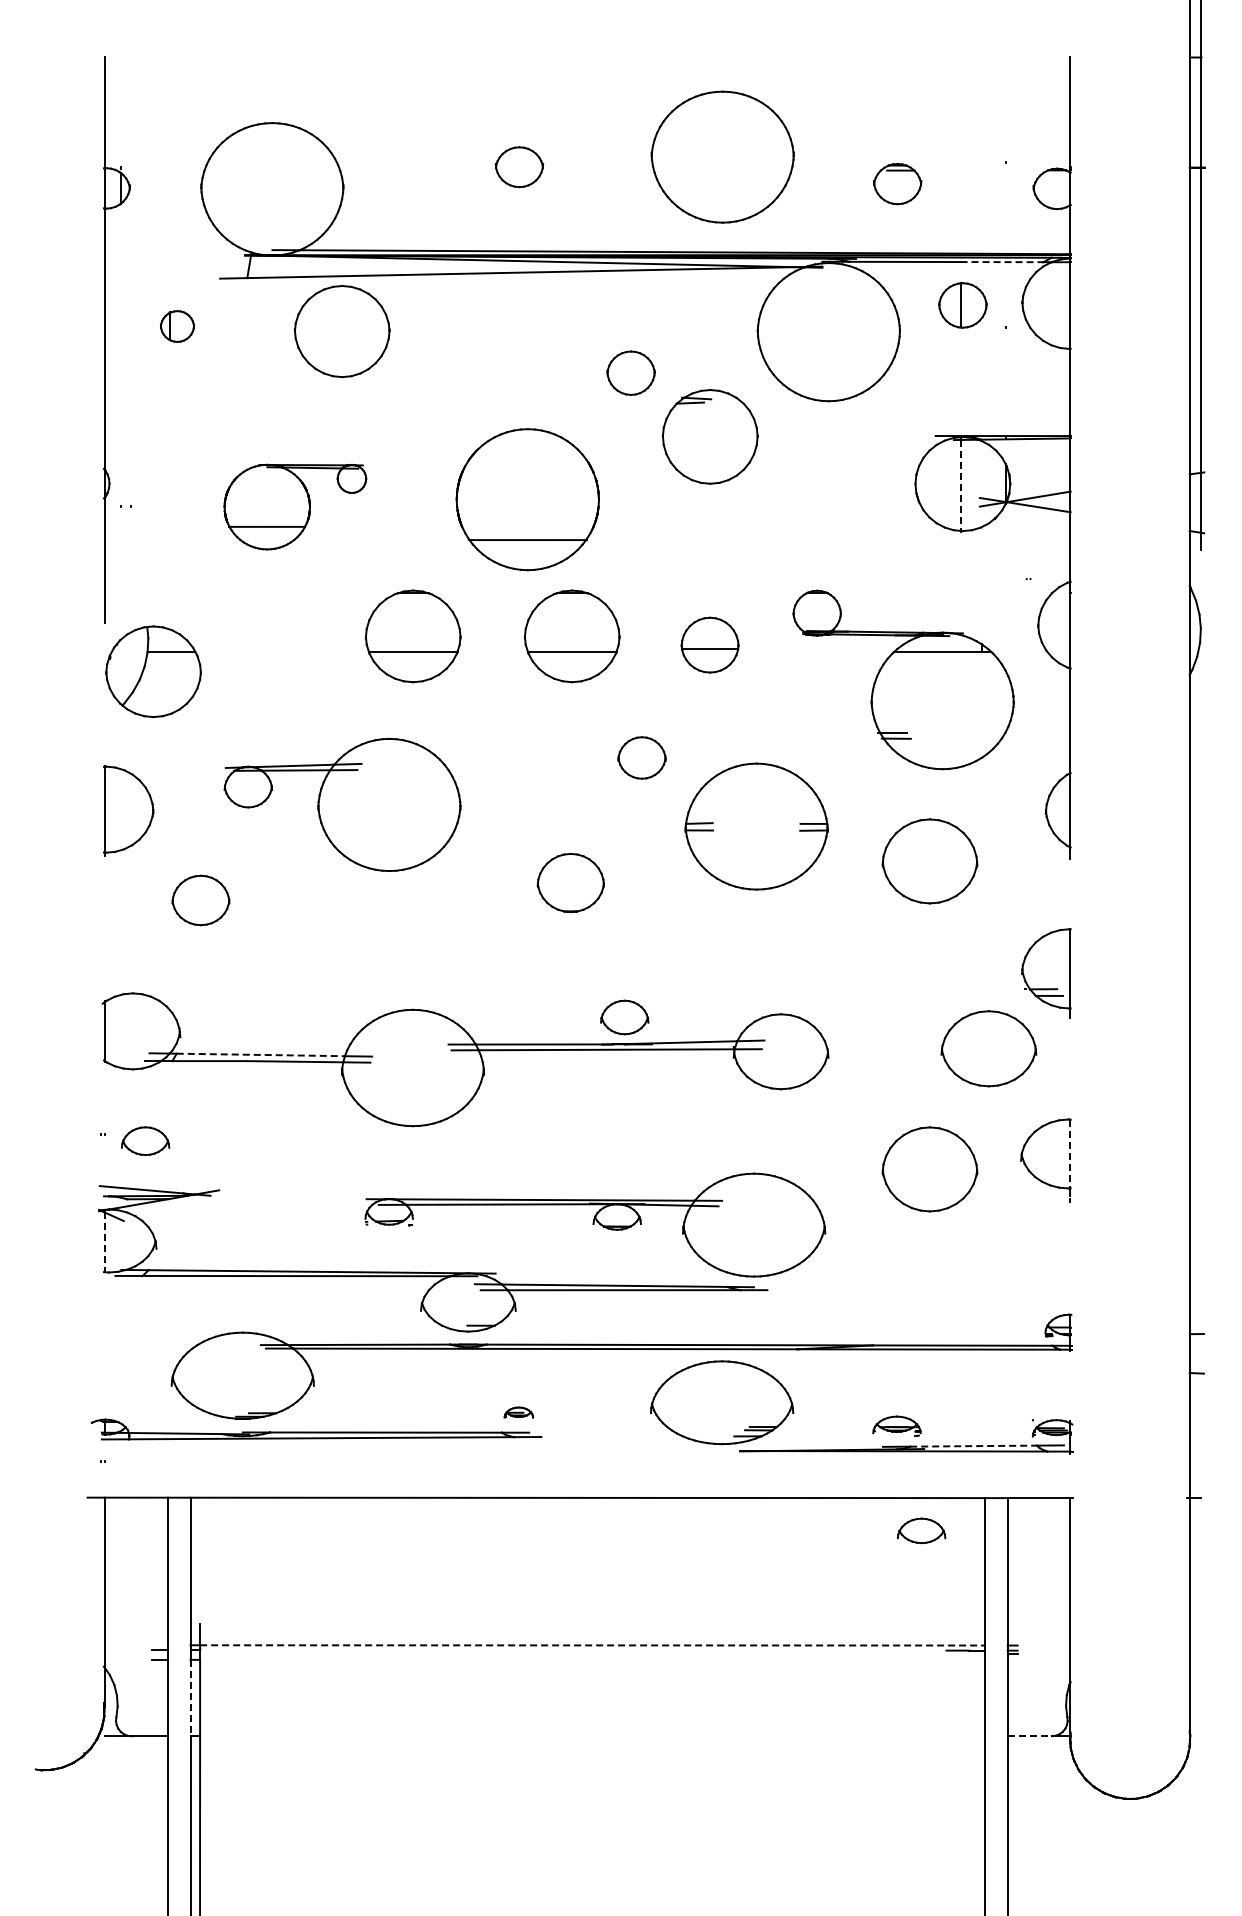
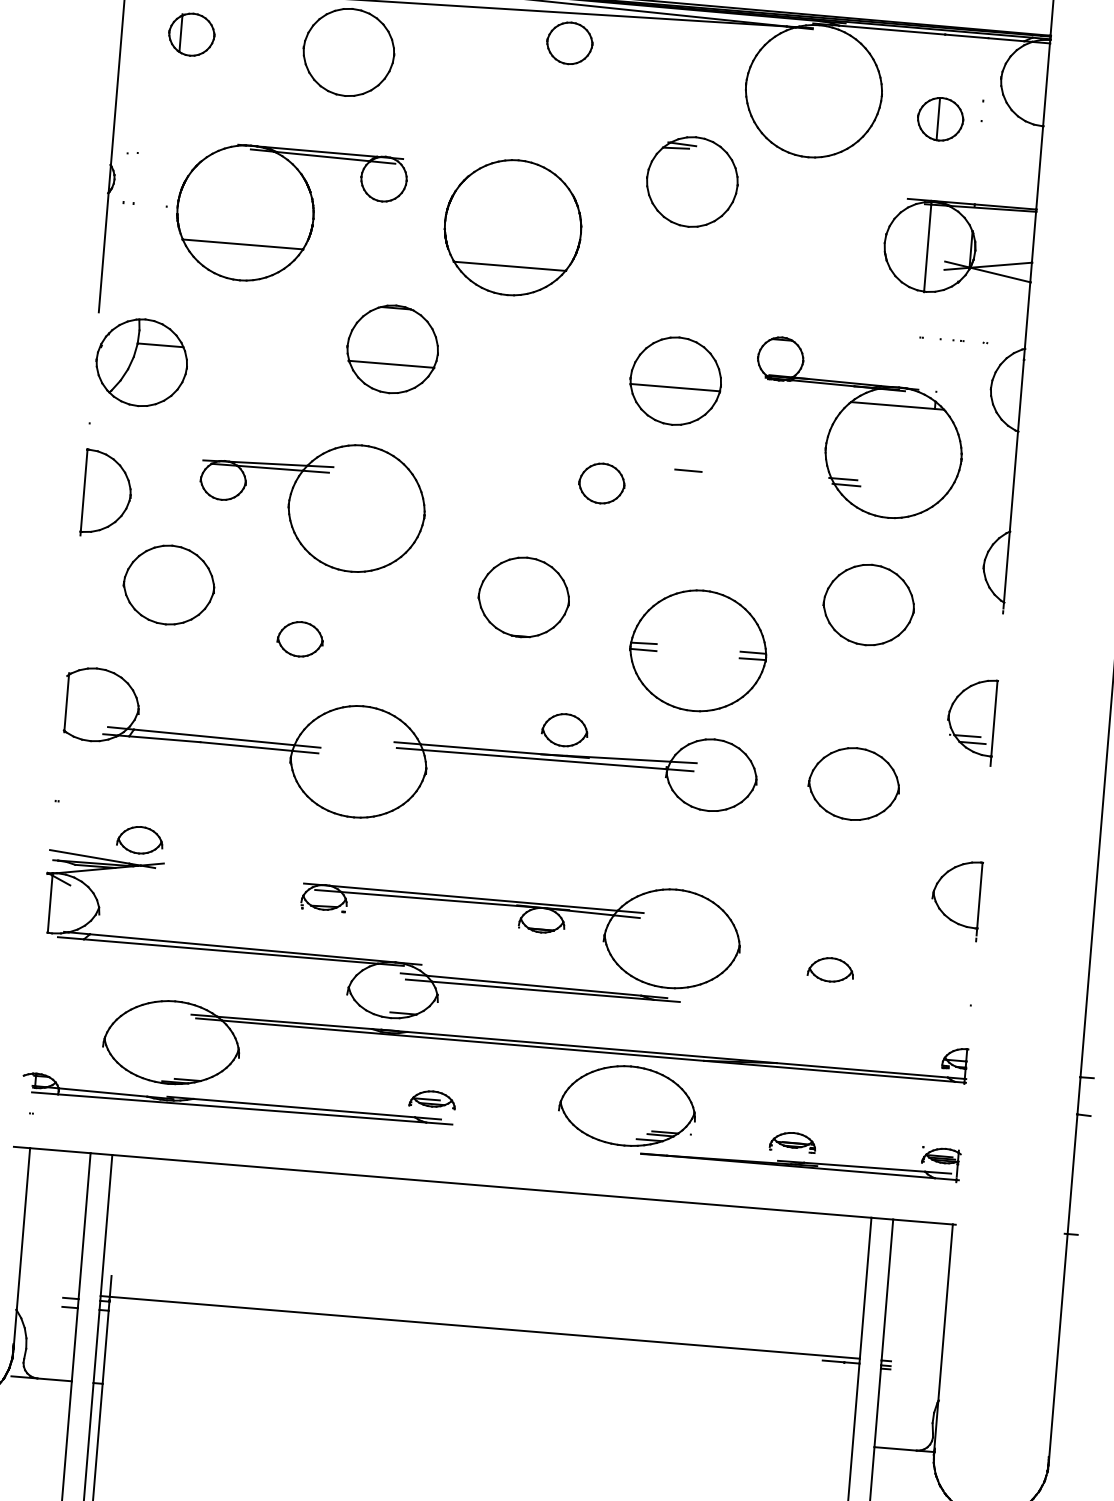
line: (1002, 262) -> (985, 38), dashed -> solid
part: (962, 305) -> (940, 119), moved
part: (177, 326) -> (191, 34), size x1.43
part: (630, 372) -> (569, 42), moved
line: (960, 485) -> (927, 248), dashed -> solid
part: (295, 506) -> (290, 215), size x1.67
part: (571, 636) -> (544, 361), removed
part: (709, 644) -> (675, 380), size x1.67
line: (730, 737) -> (688, 470), added
part: (756, 826) -> (698, 650), moved
part: (570, 882) -> (523, 596), size x1.43
part: (200, 900) -> (168, 585), size x1.67
part: (341, 945) -> (299, 639), added
part: (988, 1048) -> (853, 783), moved
line: (261, 1054) -> (214, 737), dashed -> solid
part: (145, 1140) -> (140, 839), moved
line: (1070, 1154) -> (980, 896), dashed -> solid
part: (929, 1169) -> (844, 899), removed
line: (104, 1242) -> (50, 904), dashed -> solid
part: (518, 1412) -> (432, 1099), size x1.67
line: (973, 1446) -> (864, 1167), dashed -> solid
part: (921, 1530) -> (830, 969), moved
line: (593, 1645) -> (485, 1327), dashed -> solid
line: (190, 1698) -> (96, 1346), dashed -> solid
line: (1030, 1736) -> (896, 1449), dashed -> solid

